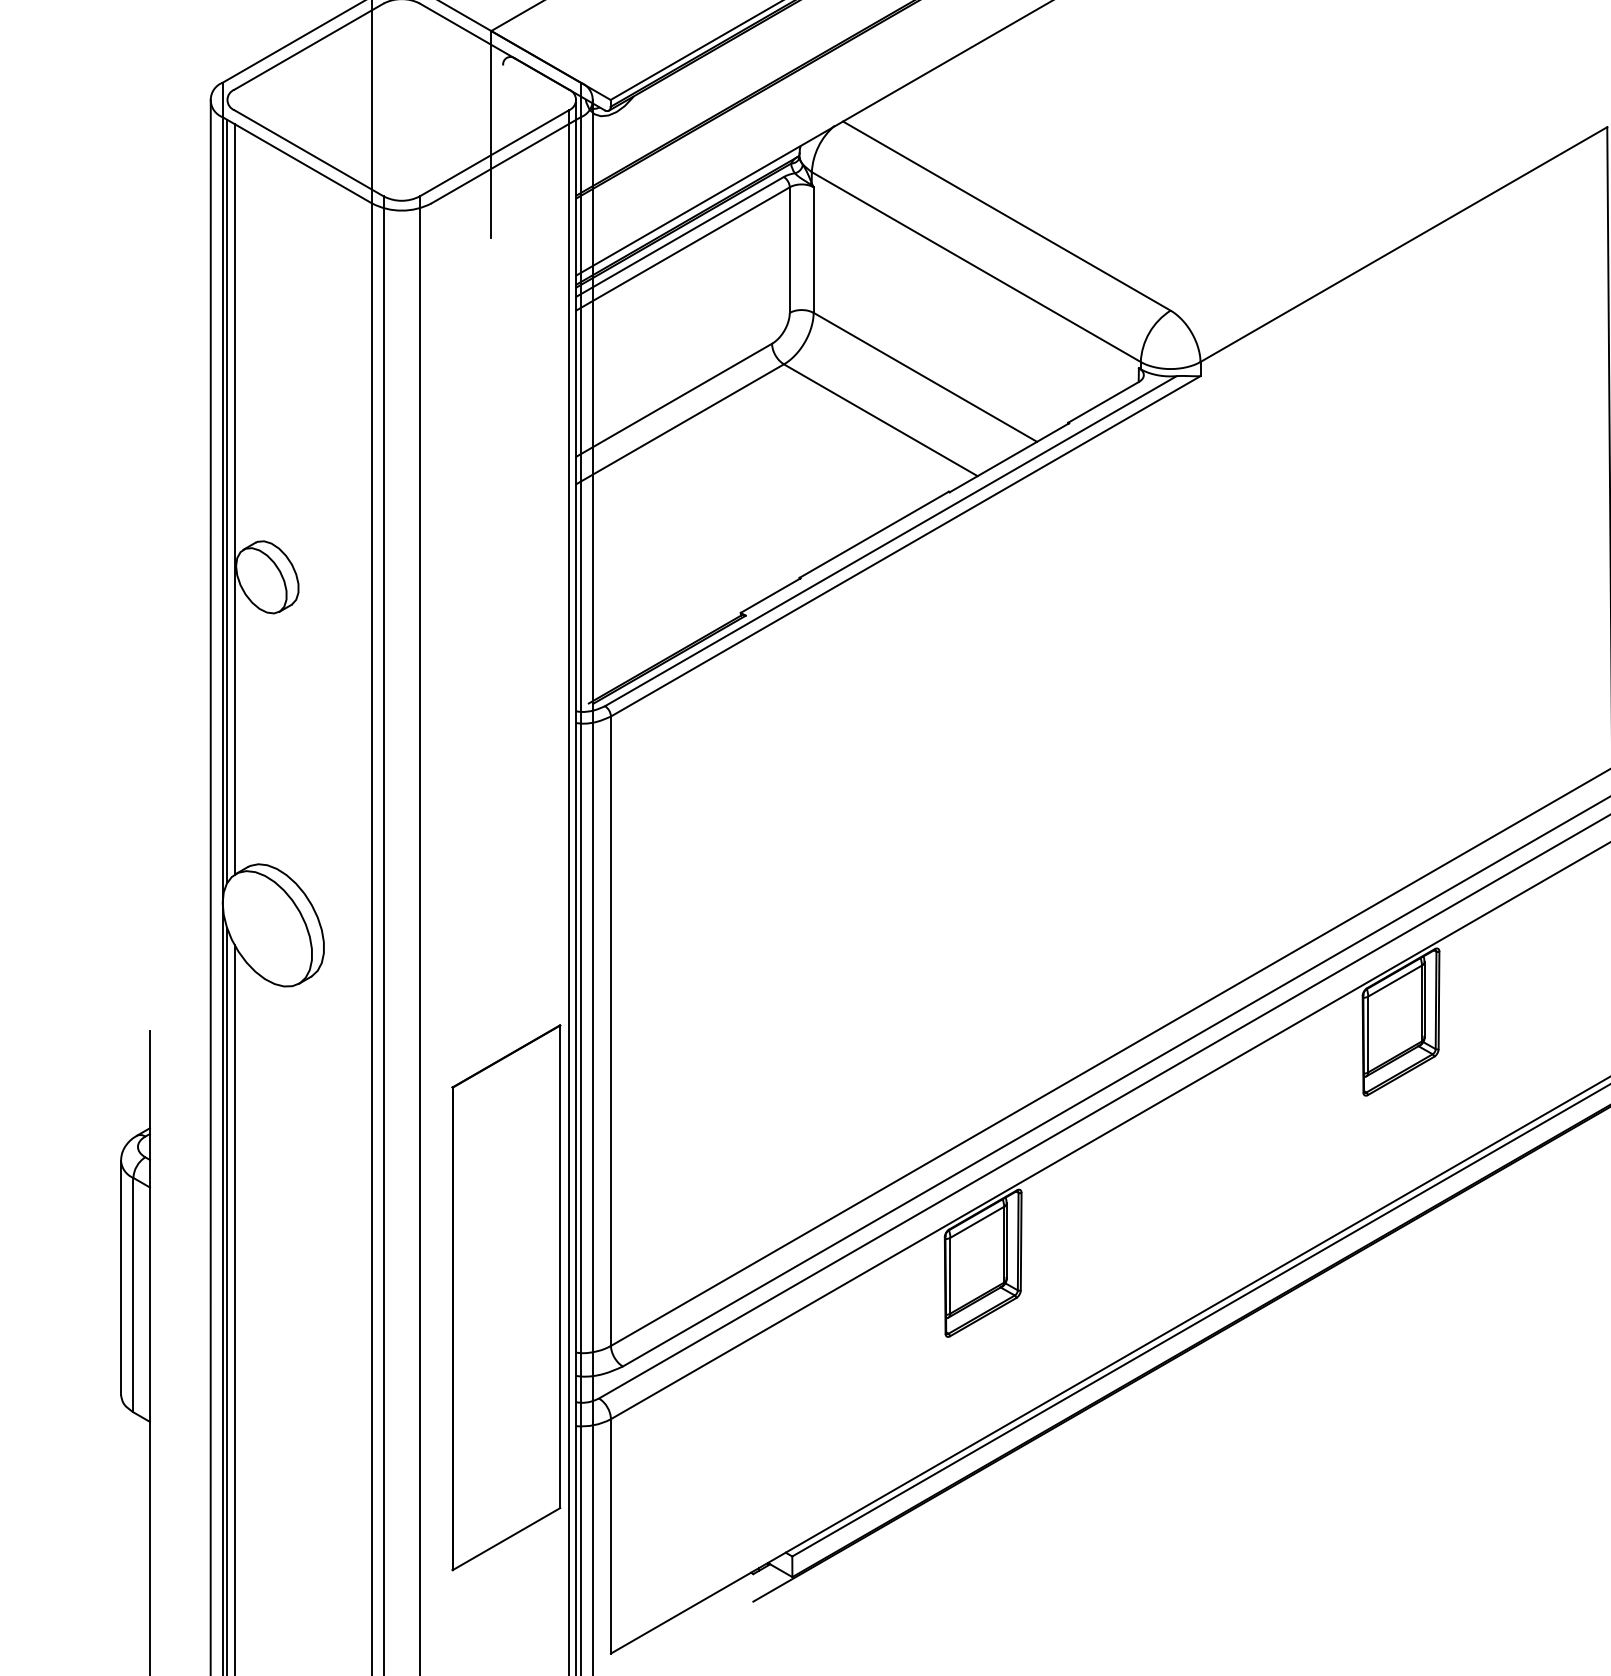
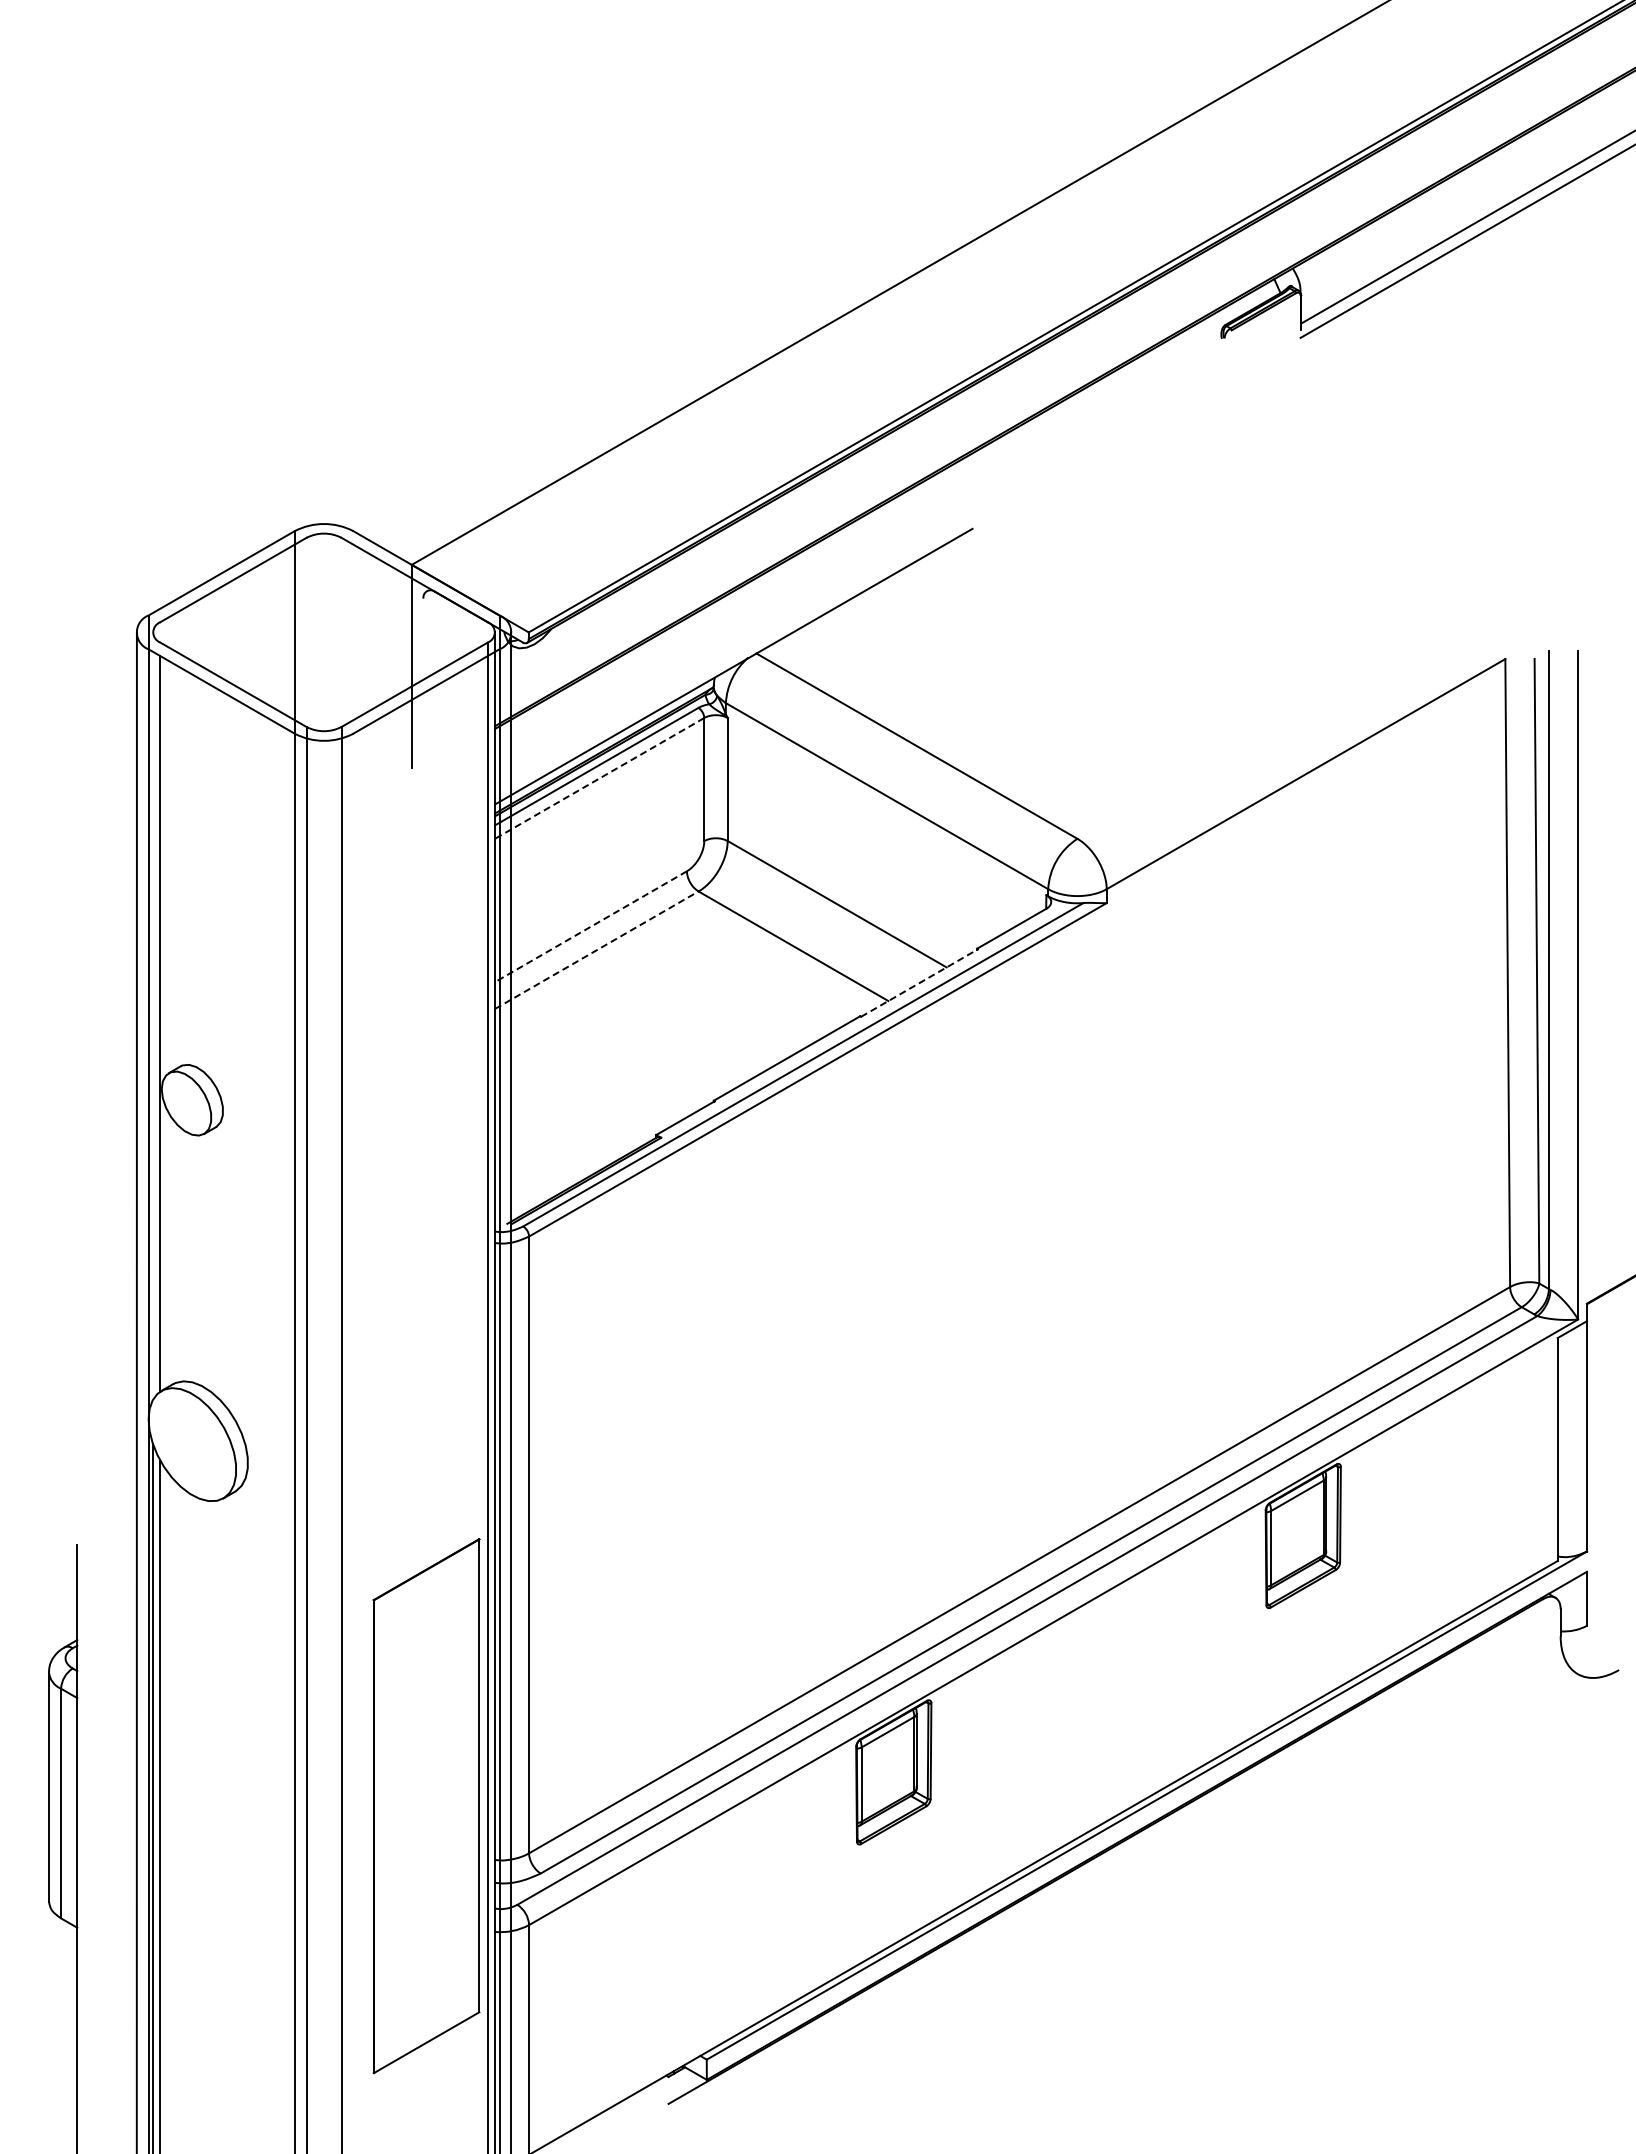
line: (682, 249) -> (599, 778), solid -> dashed
line: (673, 400) -> (590, 926), solid -> dashed
line: (680, 423) -> (597, 949), solid -> dashed
line: (1009, 458) -> (919, 983), solid -> dashed
line: (227, 501) -> (153, 1025), removed

